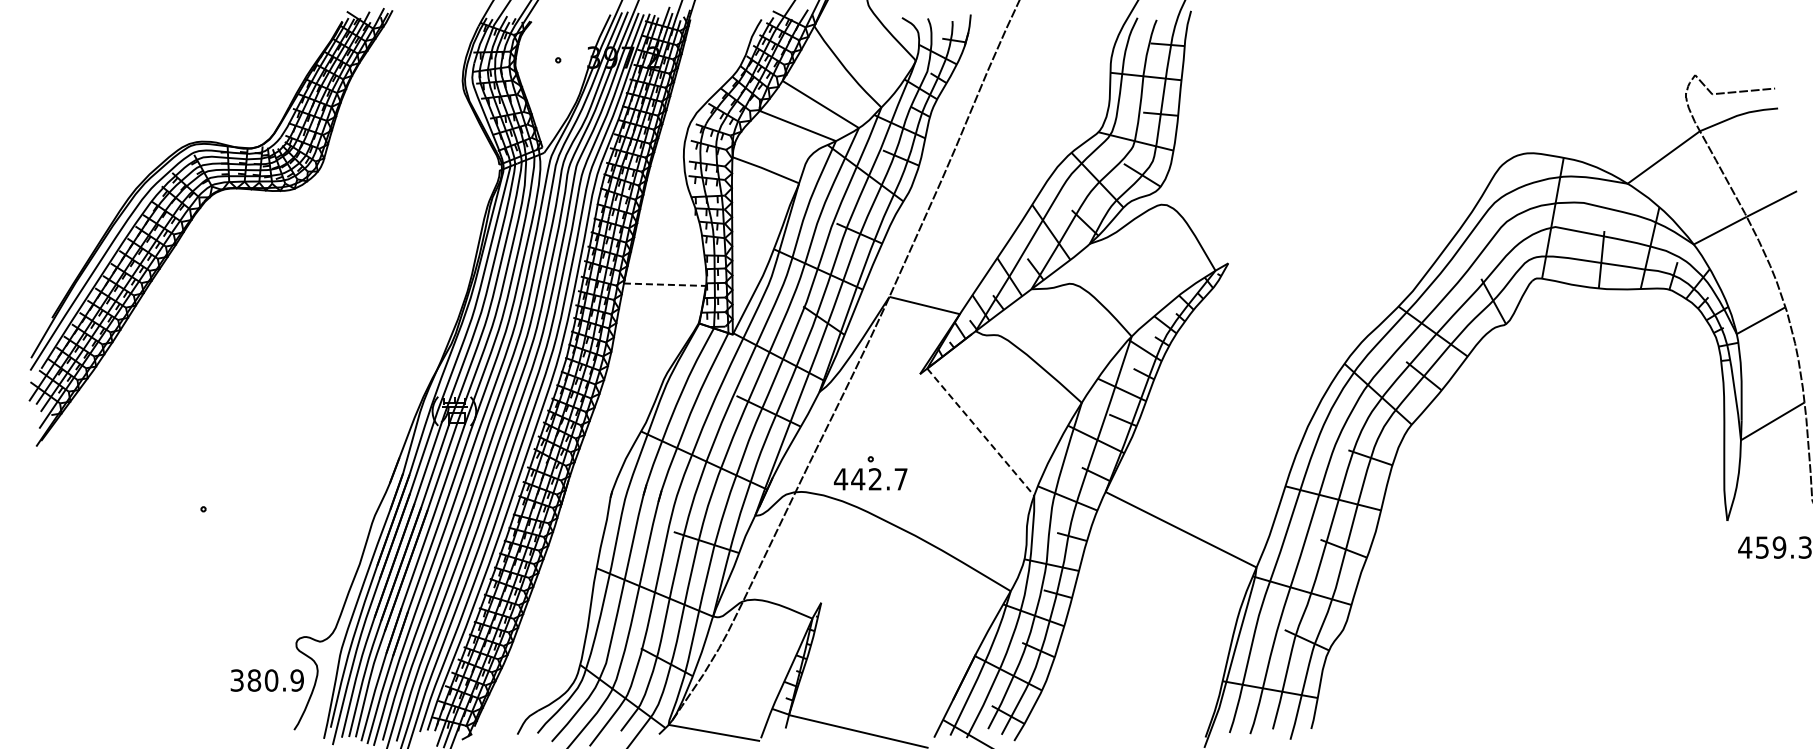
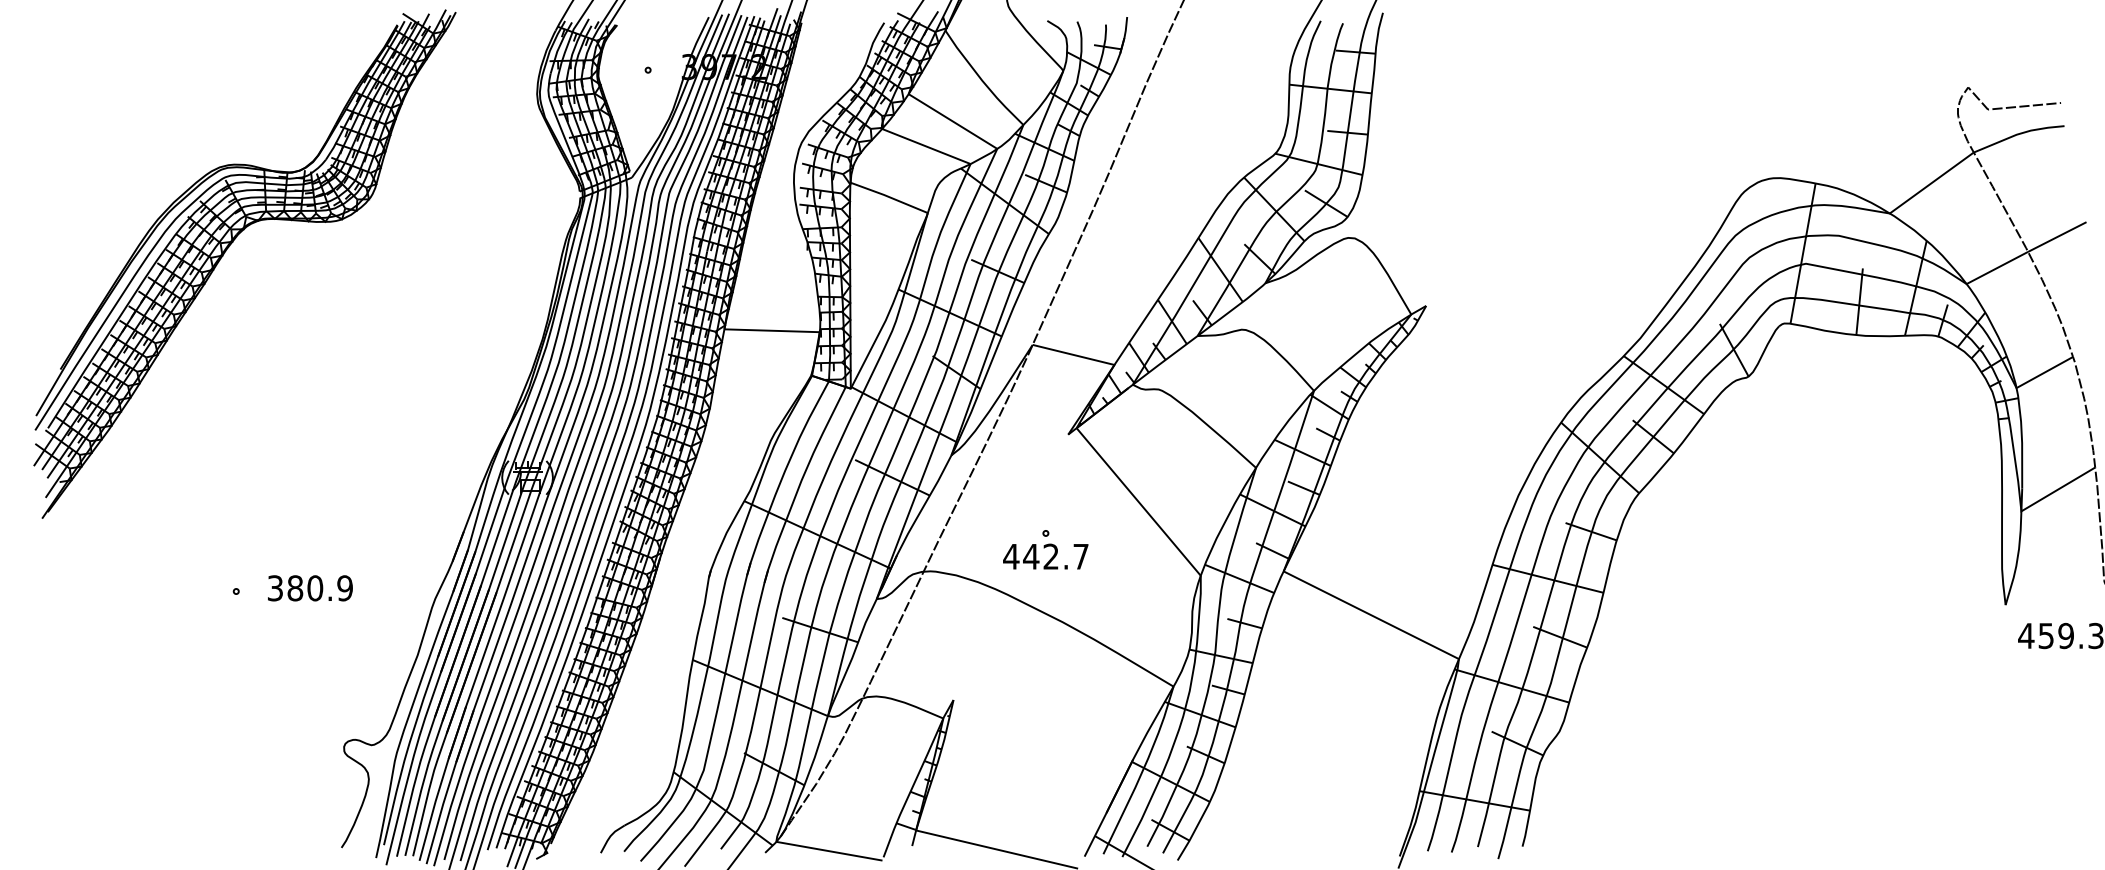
line: (665, 284) -> (772, 330), dashed -> solid
line: (981, 432) -> (1139, 502), dashed -> solid
part: (870, 473) -> (1045, 549), moved
text: (266, 680) -> (309, 588), moved

